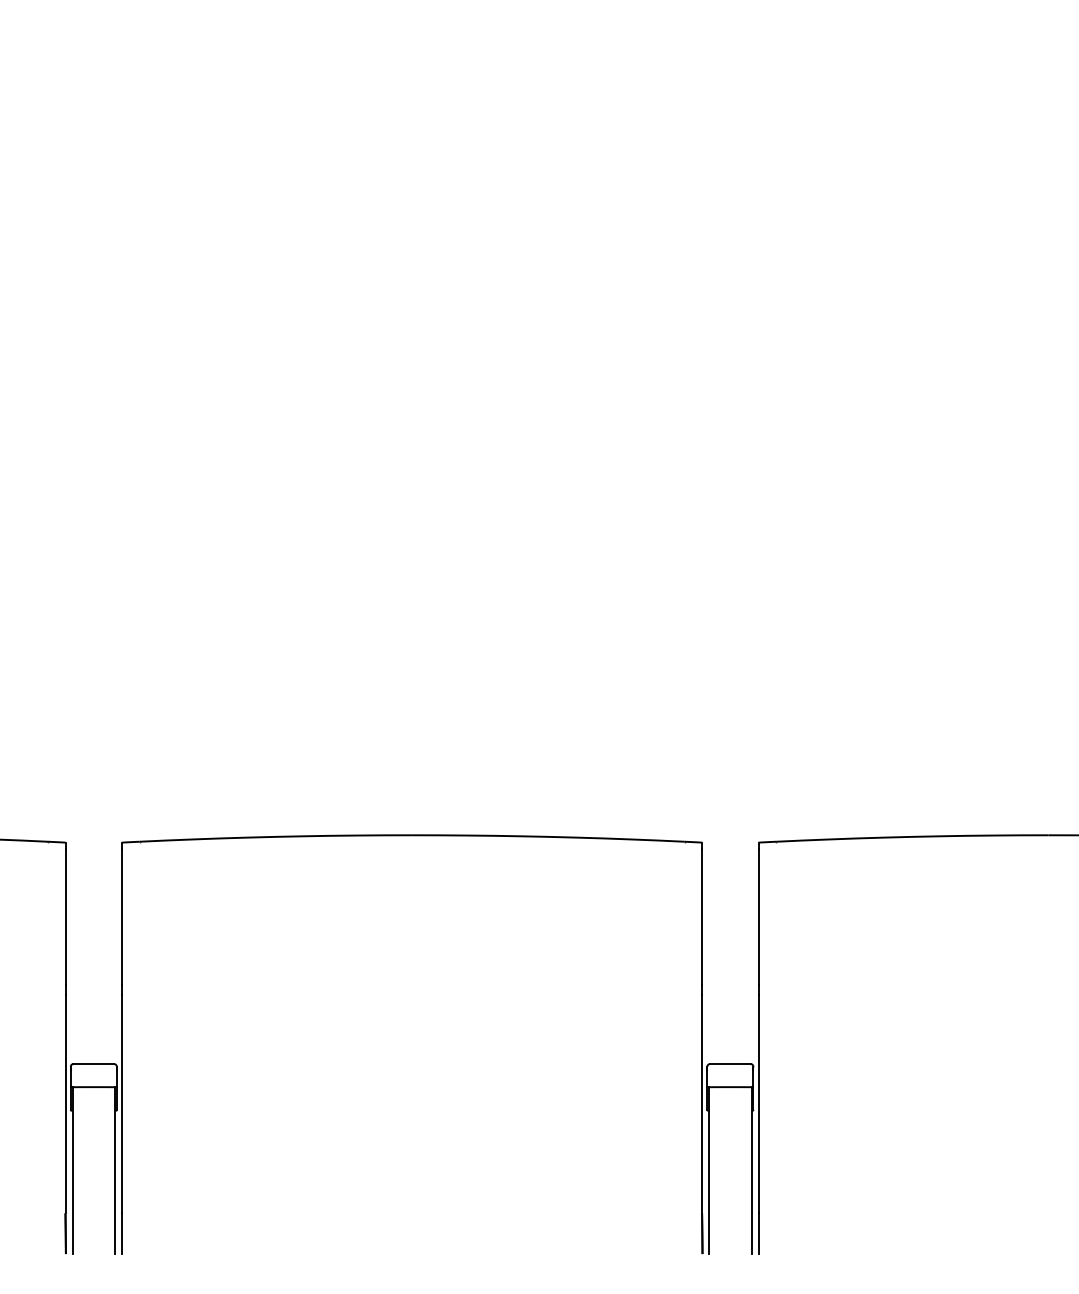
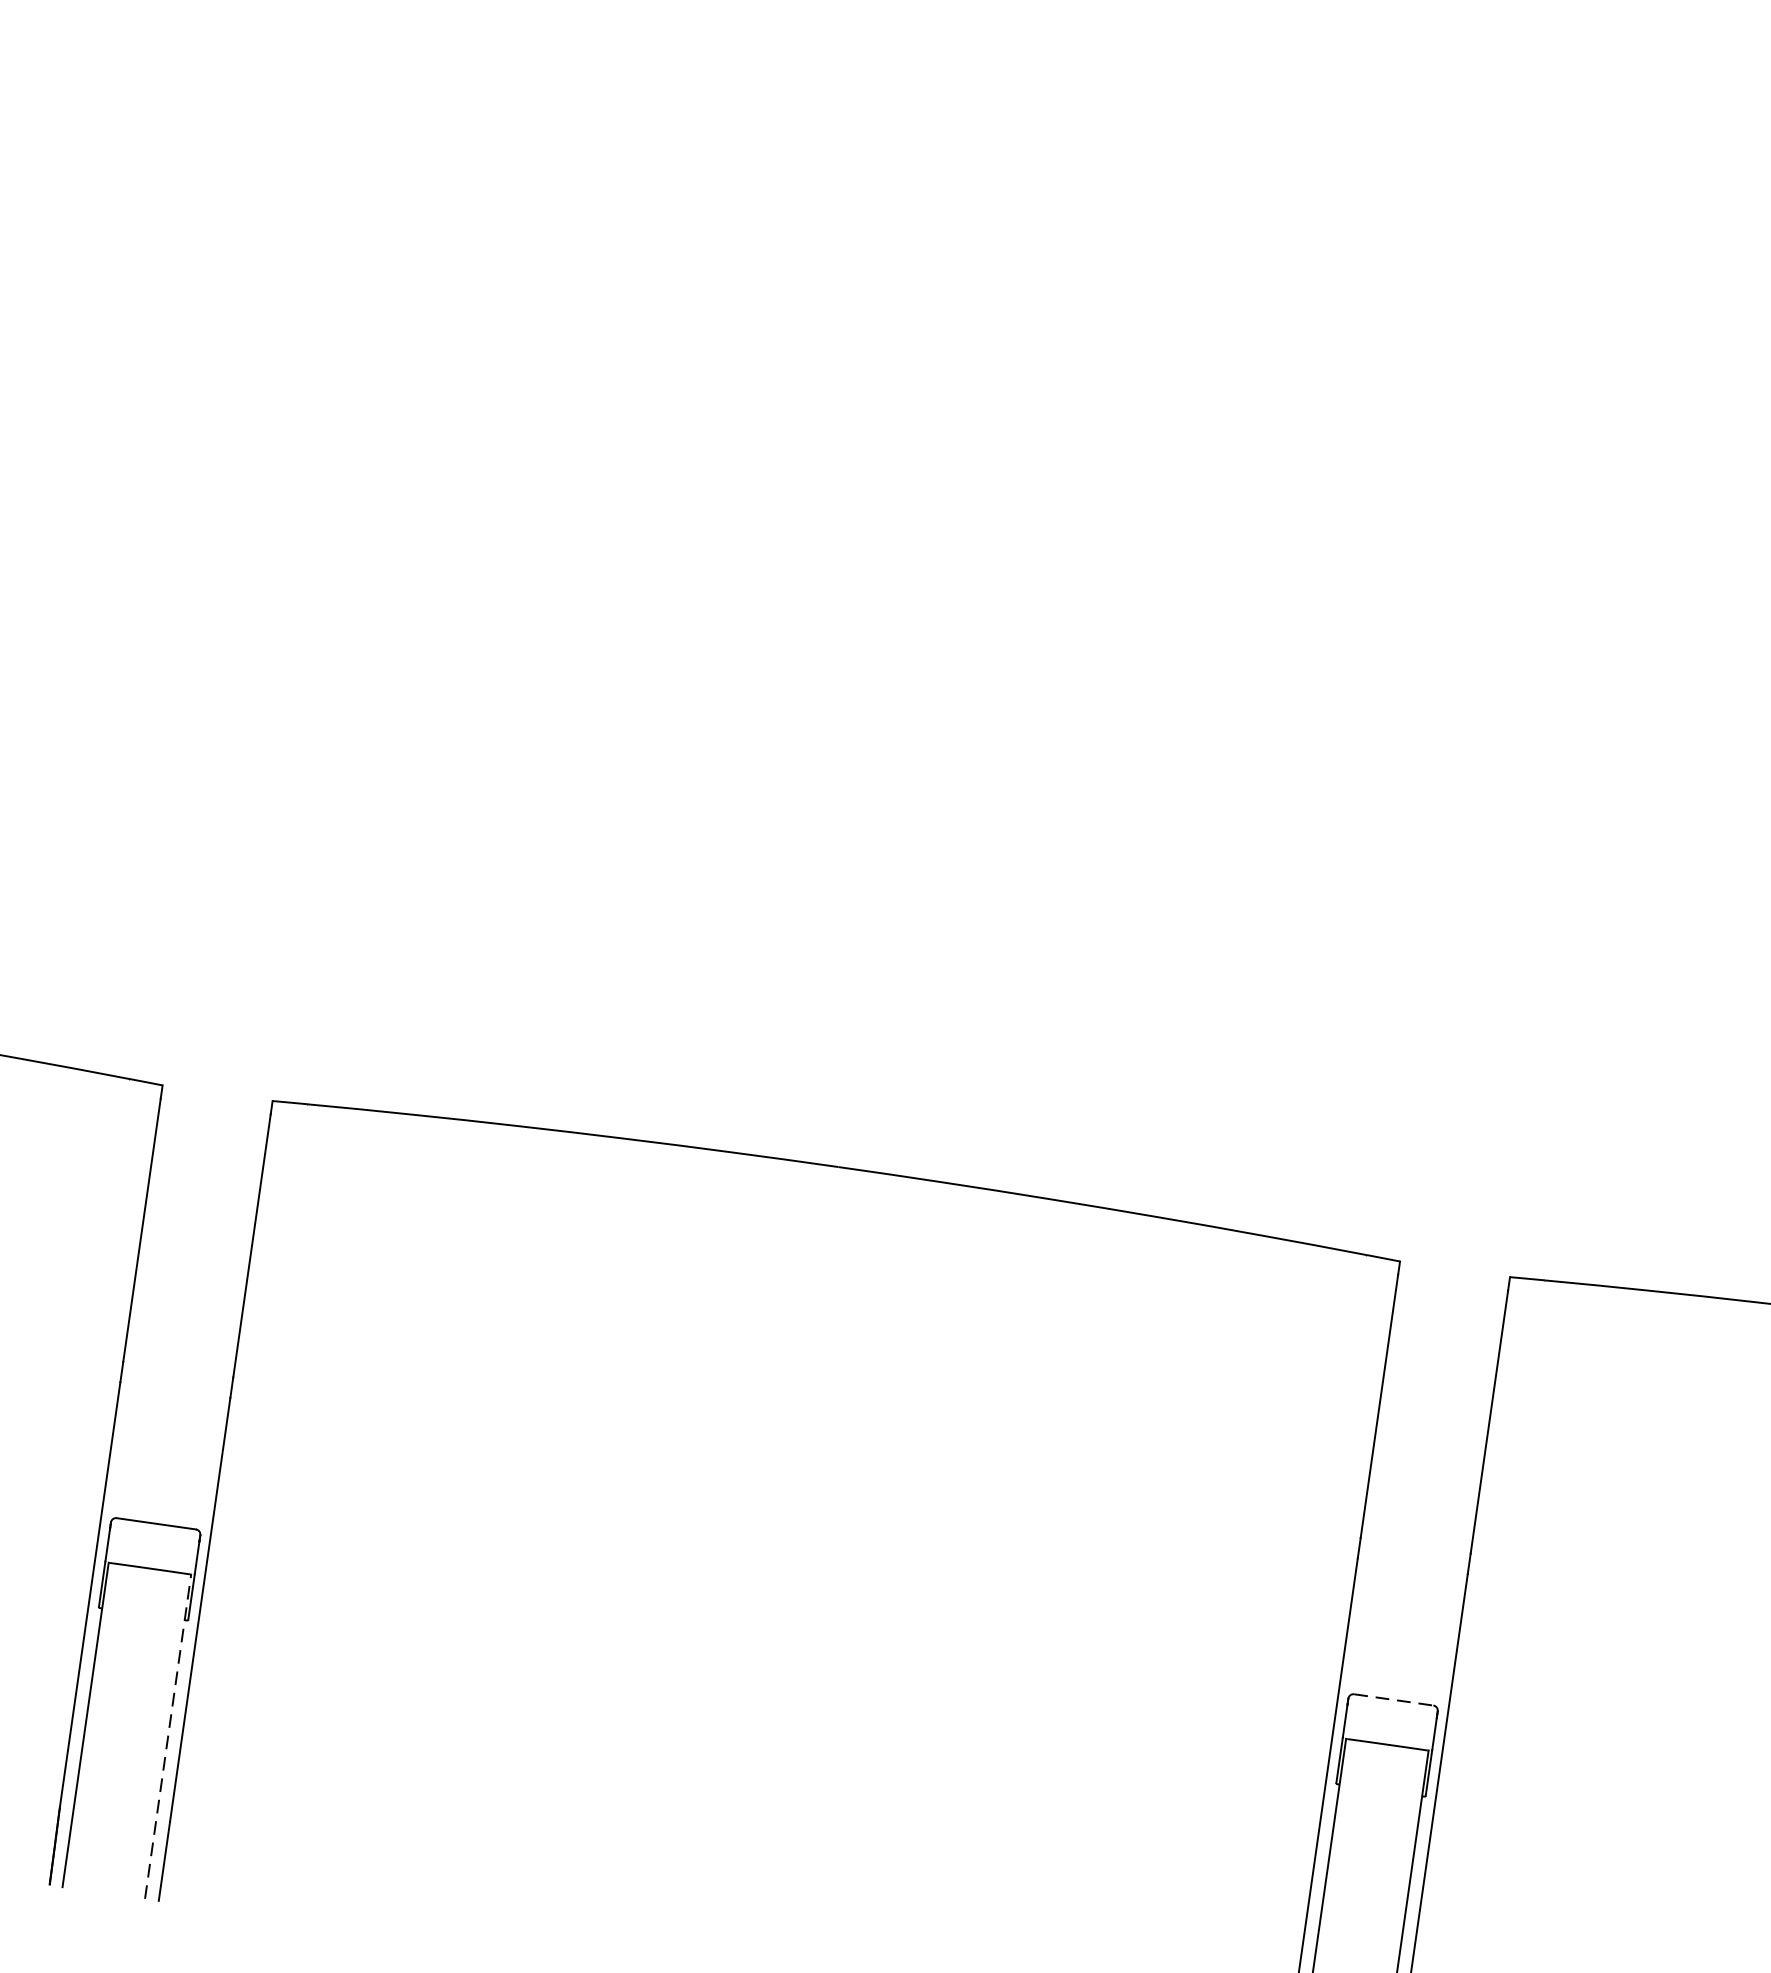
line: (730, 1064) -> (1393, 1700), solid -> dashed
line: (115, 1170) -> (169, 1736), solid -> dashed

